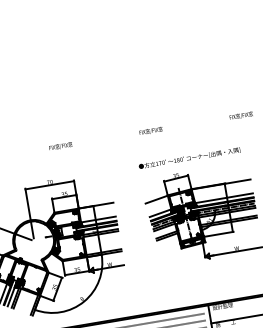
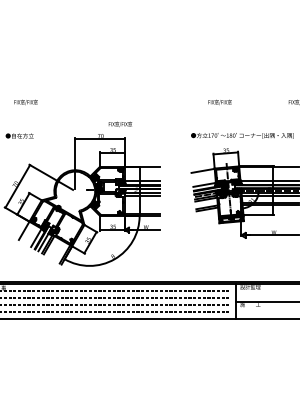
text: (150, 131) -> (219, 102), moved
text: (60, 146) -> (120, 124), moved

